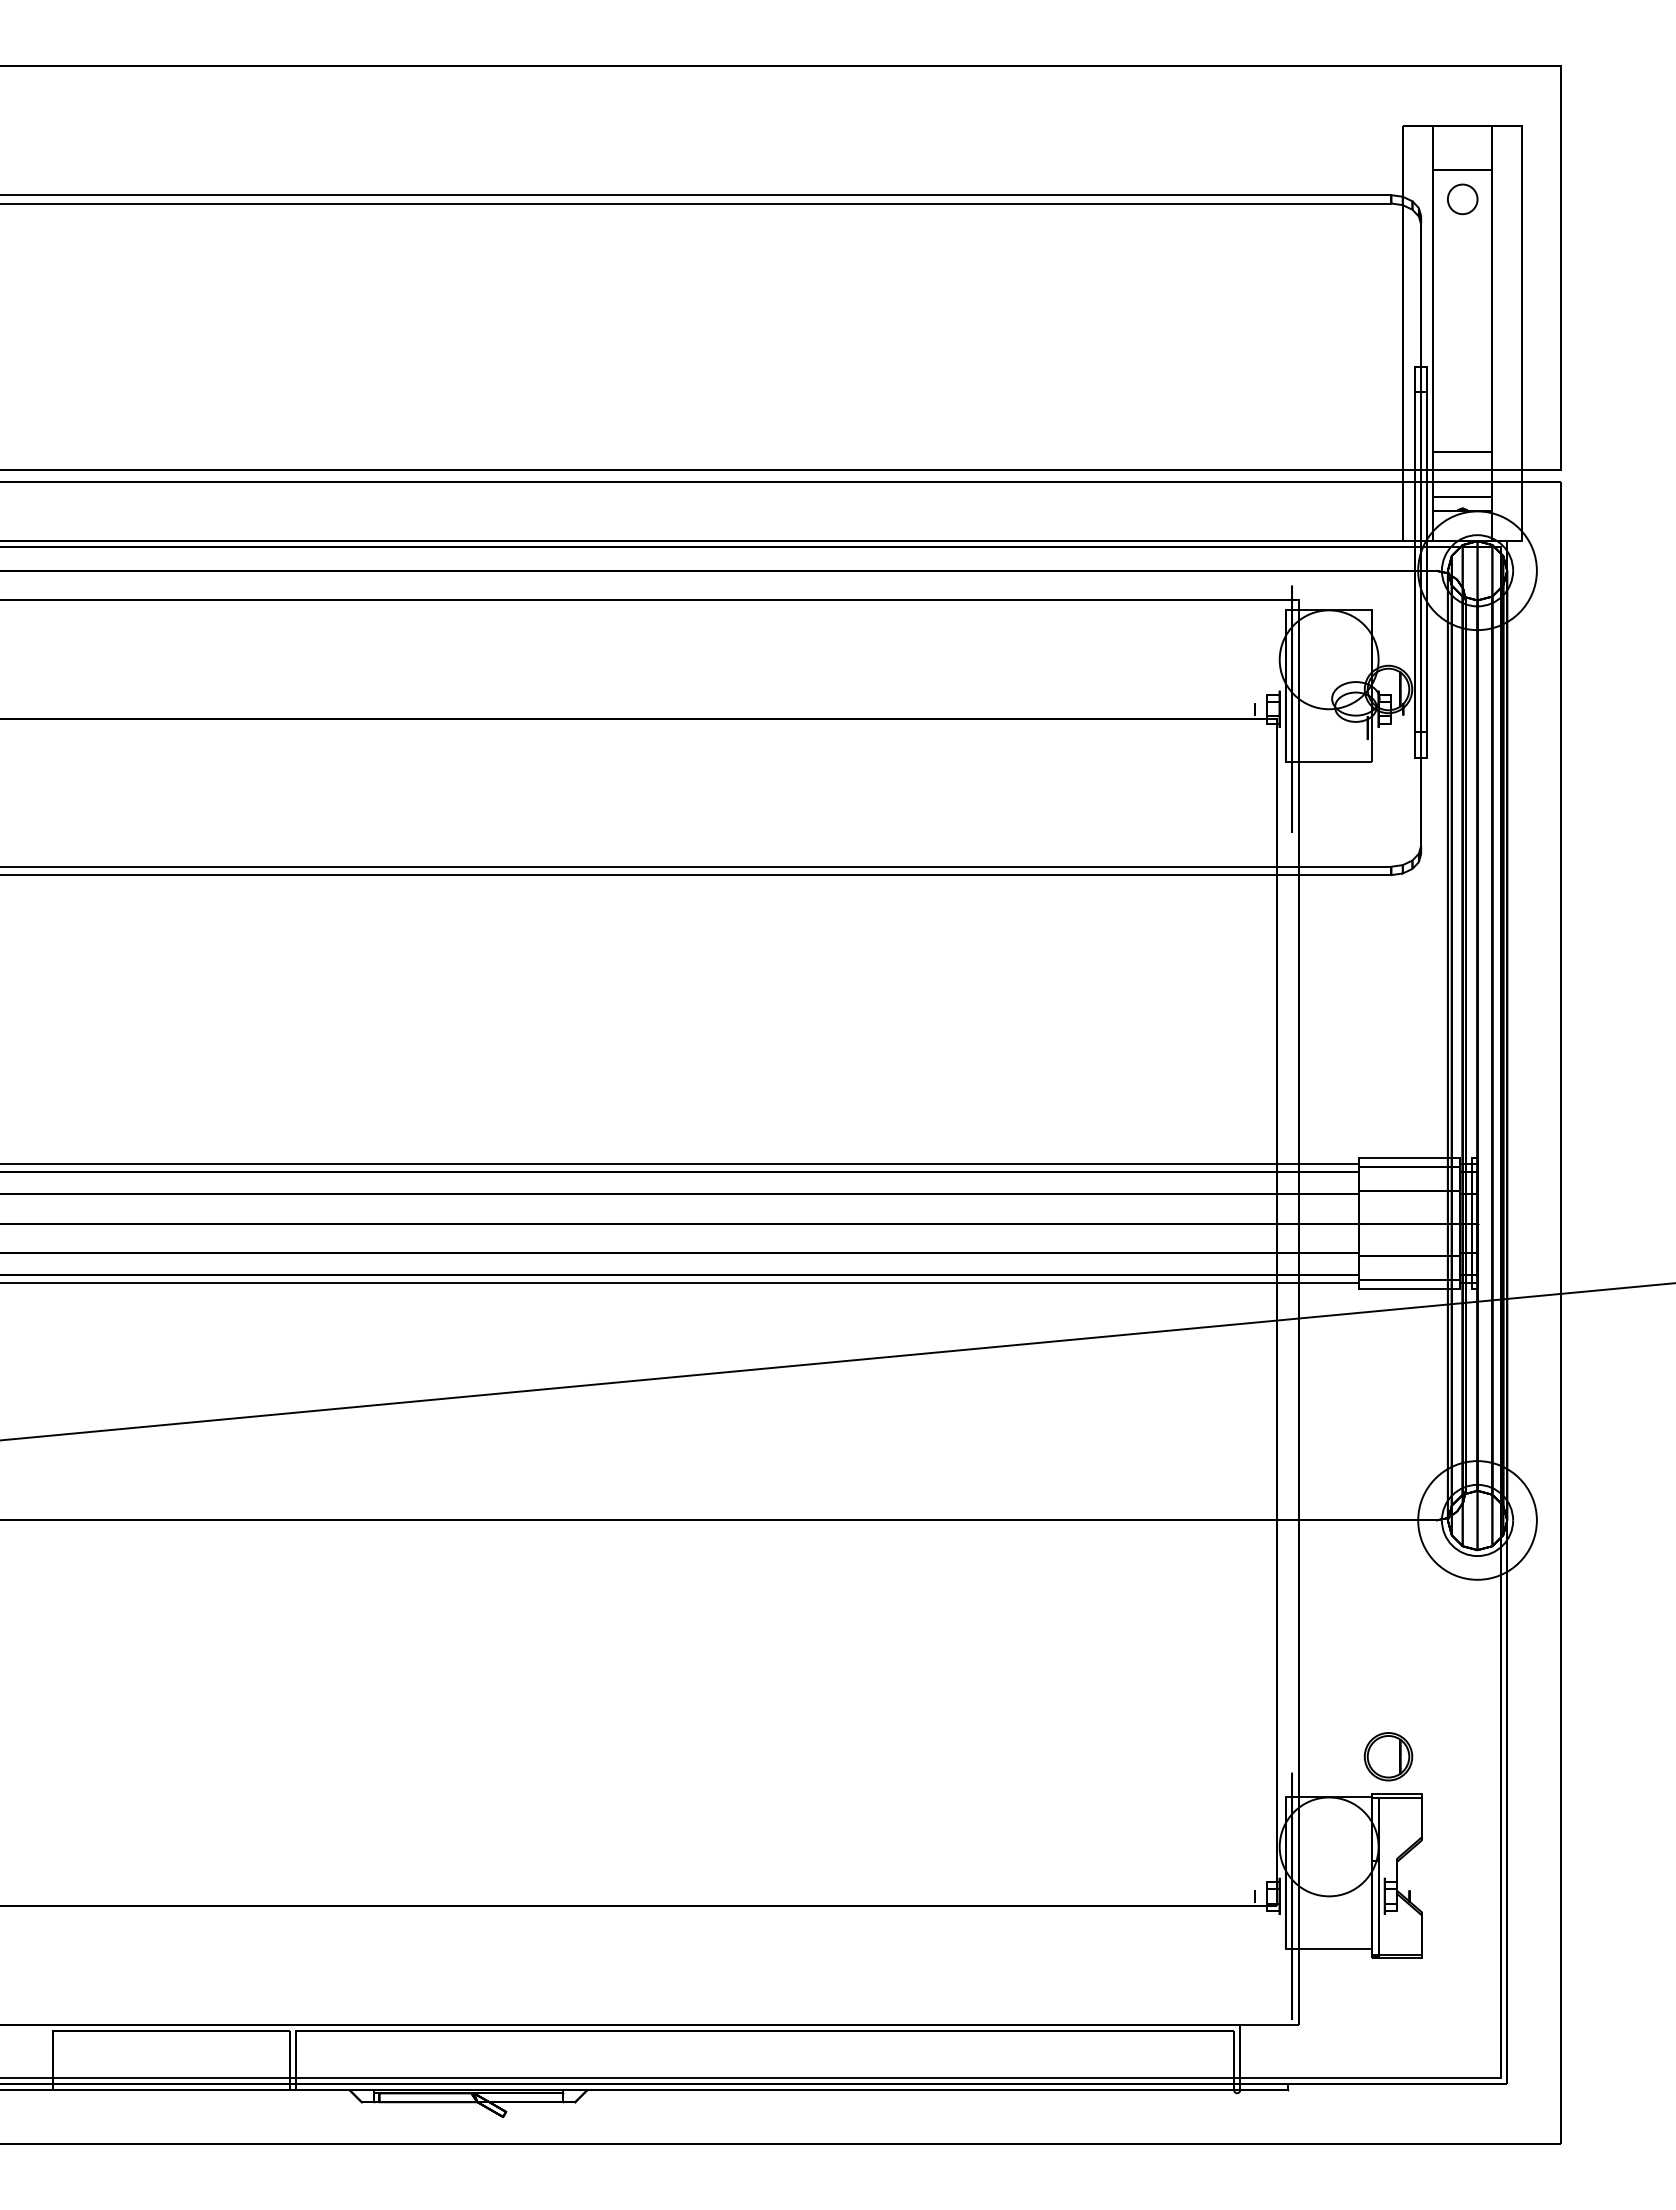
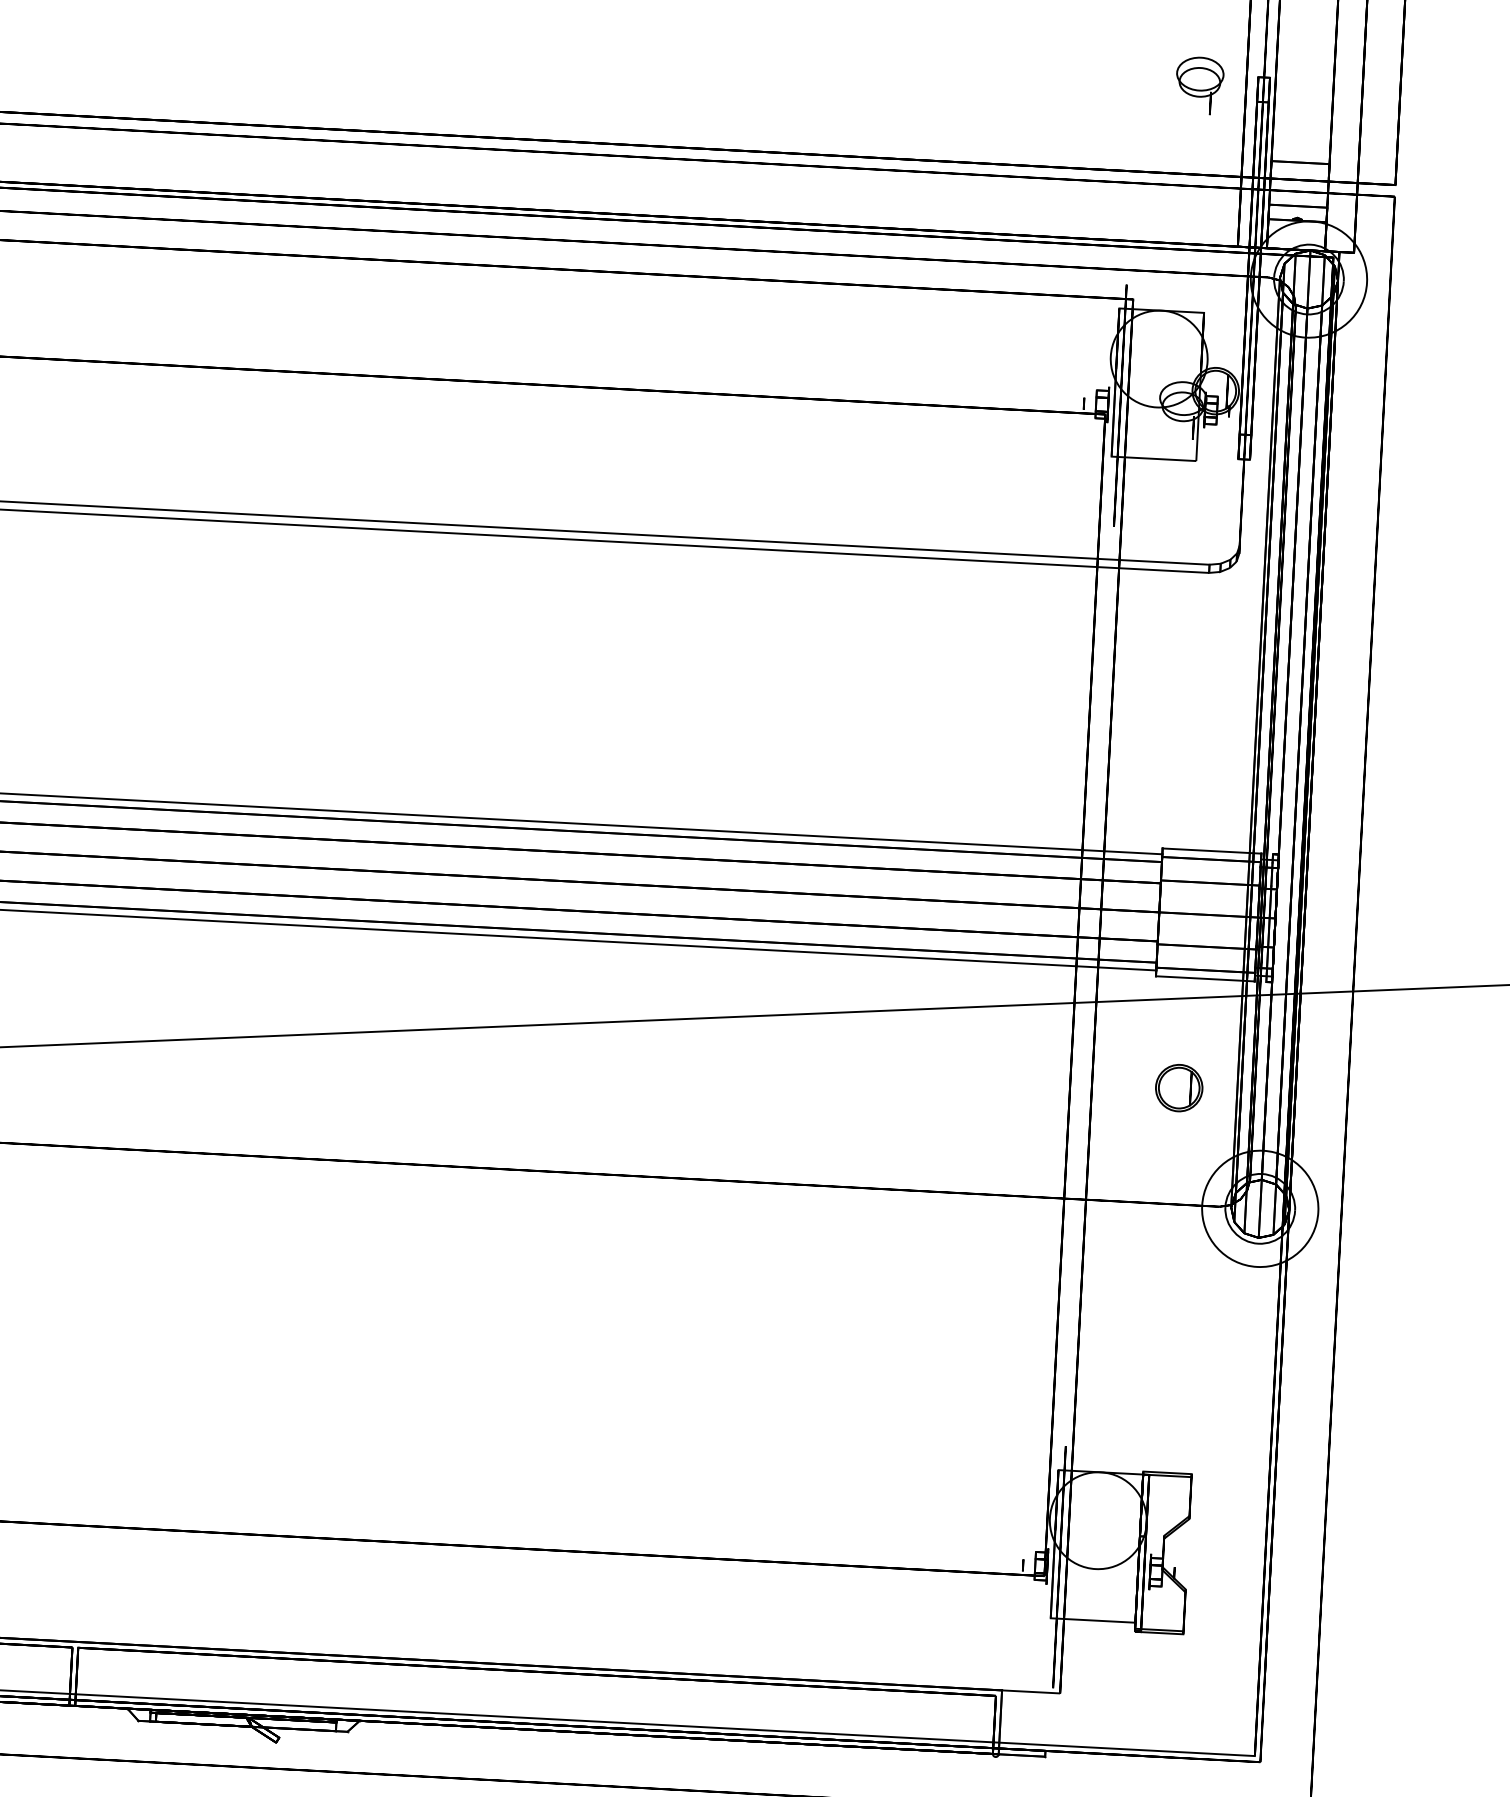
part: (1355, 378) -> (1199, 85), added
part: (1388, 1756) -> (1179, 1087), moved

